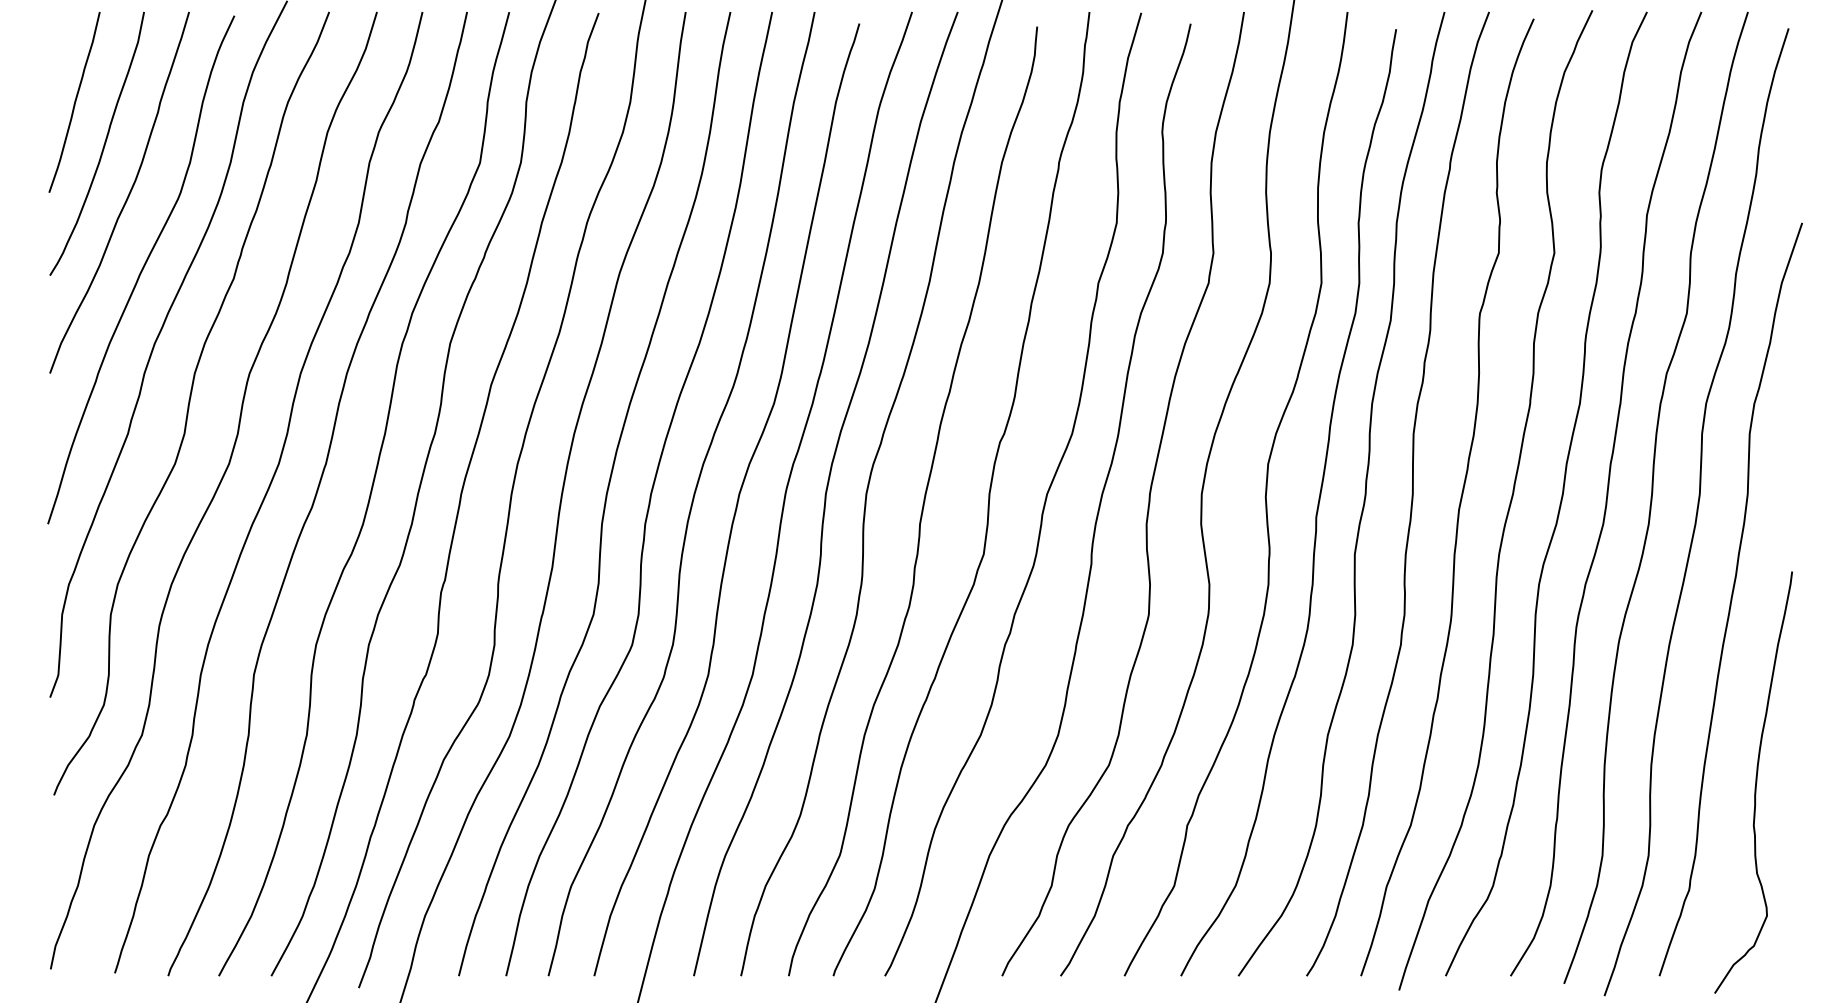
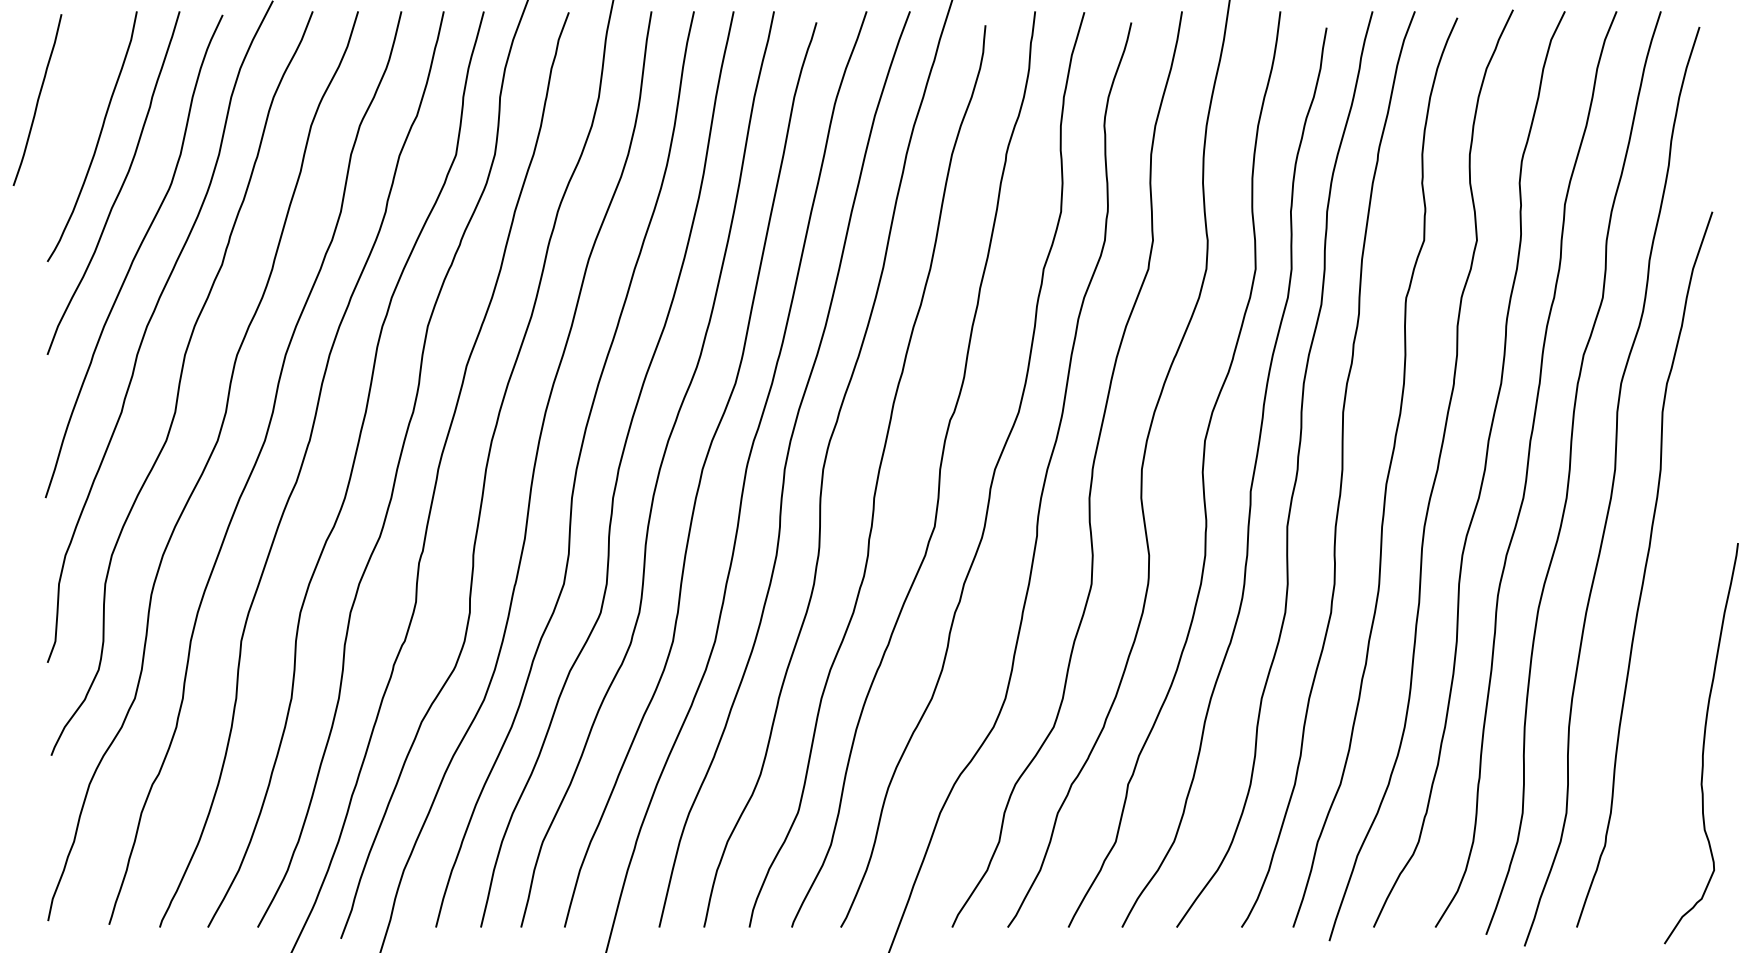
curve: (74, 102) -> (37, 100), moved
curve: (1755, 782) -> (1703, 743), moved

